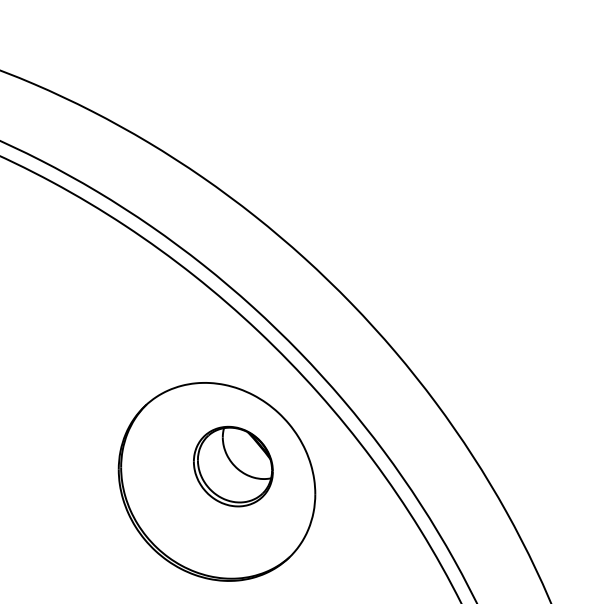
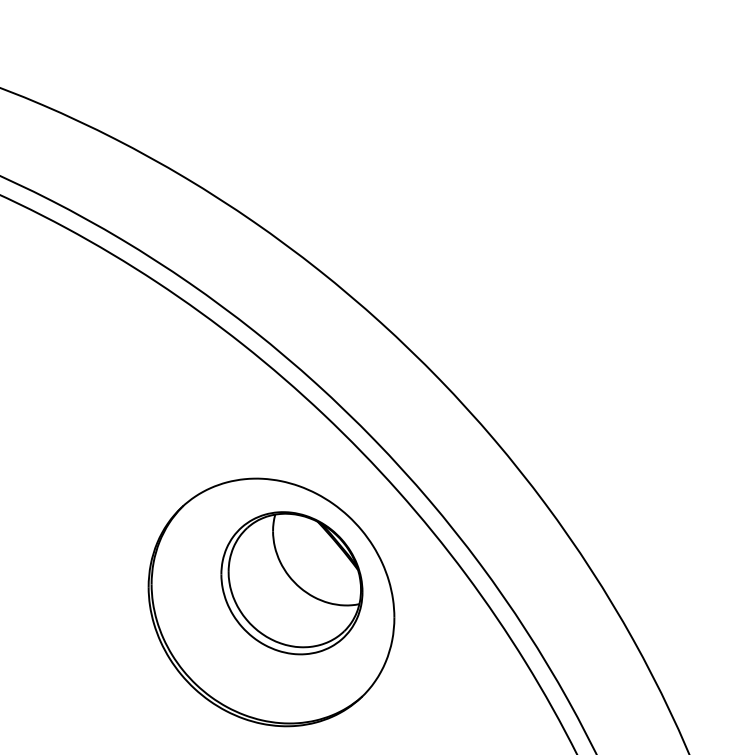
part: (233, 466) -> (291, 583), size x1.43

